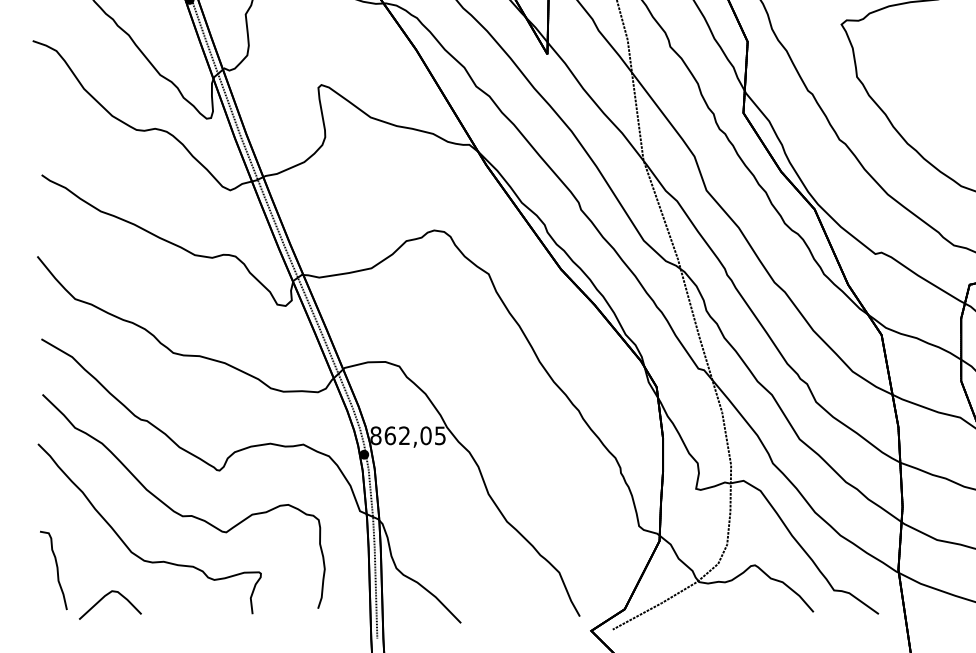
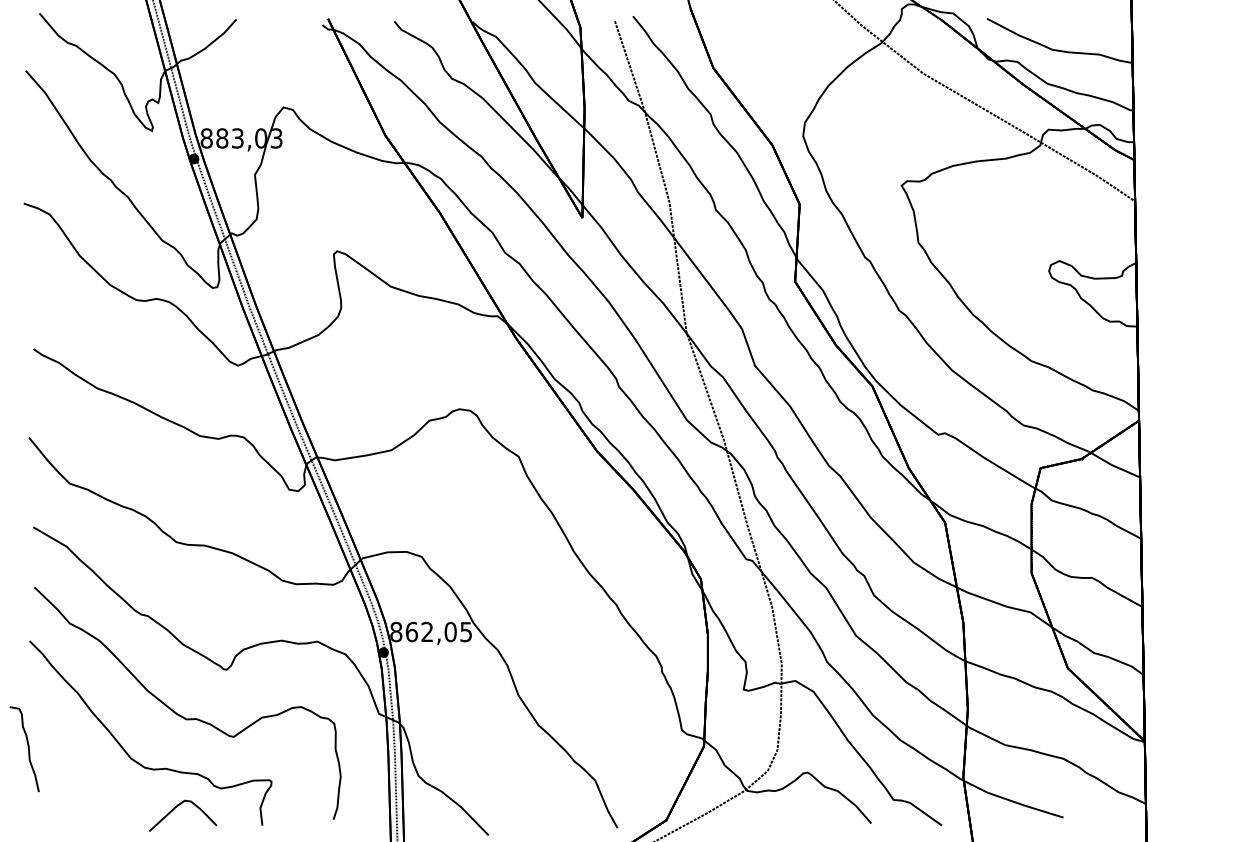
curve: (56, 568) -> (27, 747), moved
curve: (106, 596) -> (178, 806), moved

